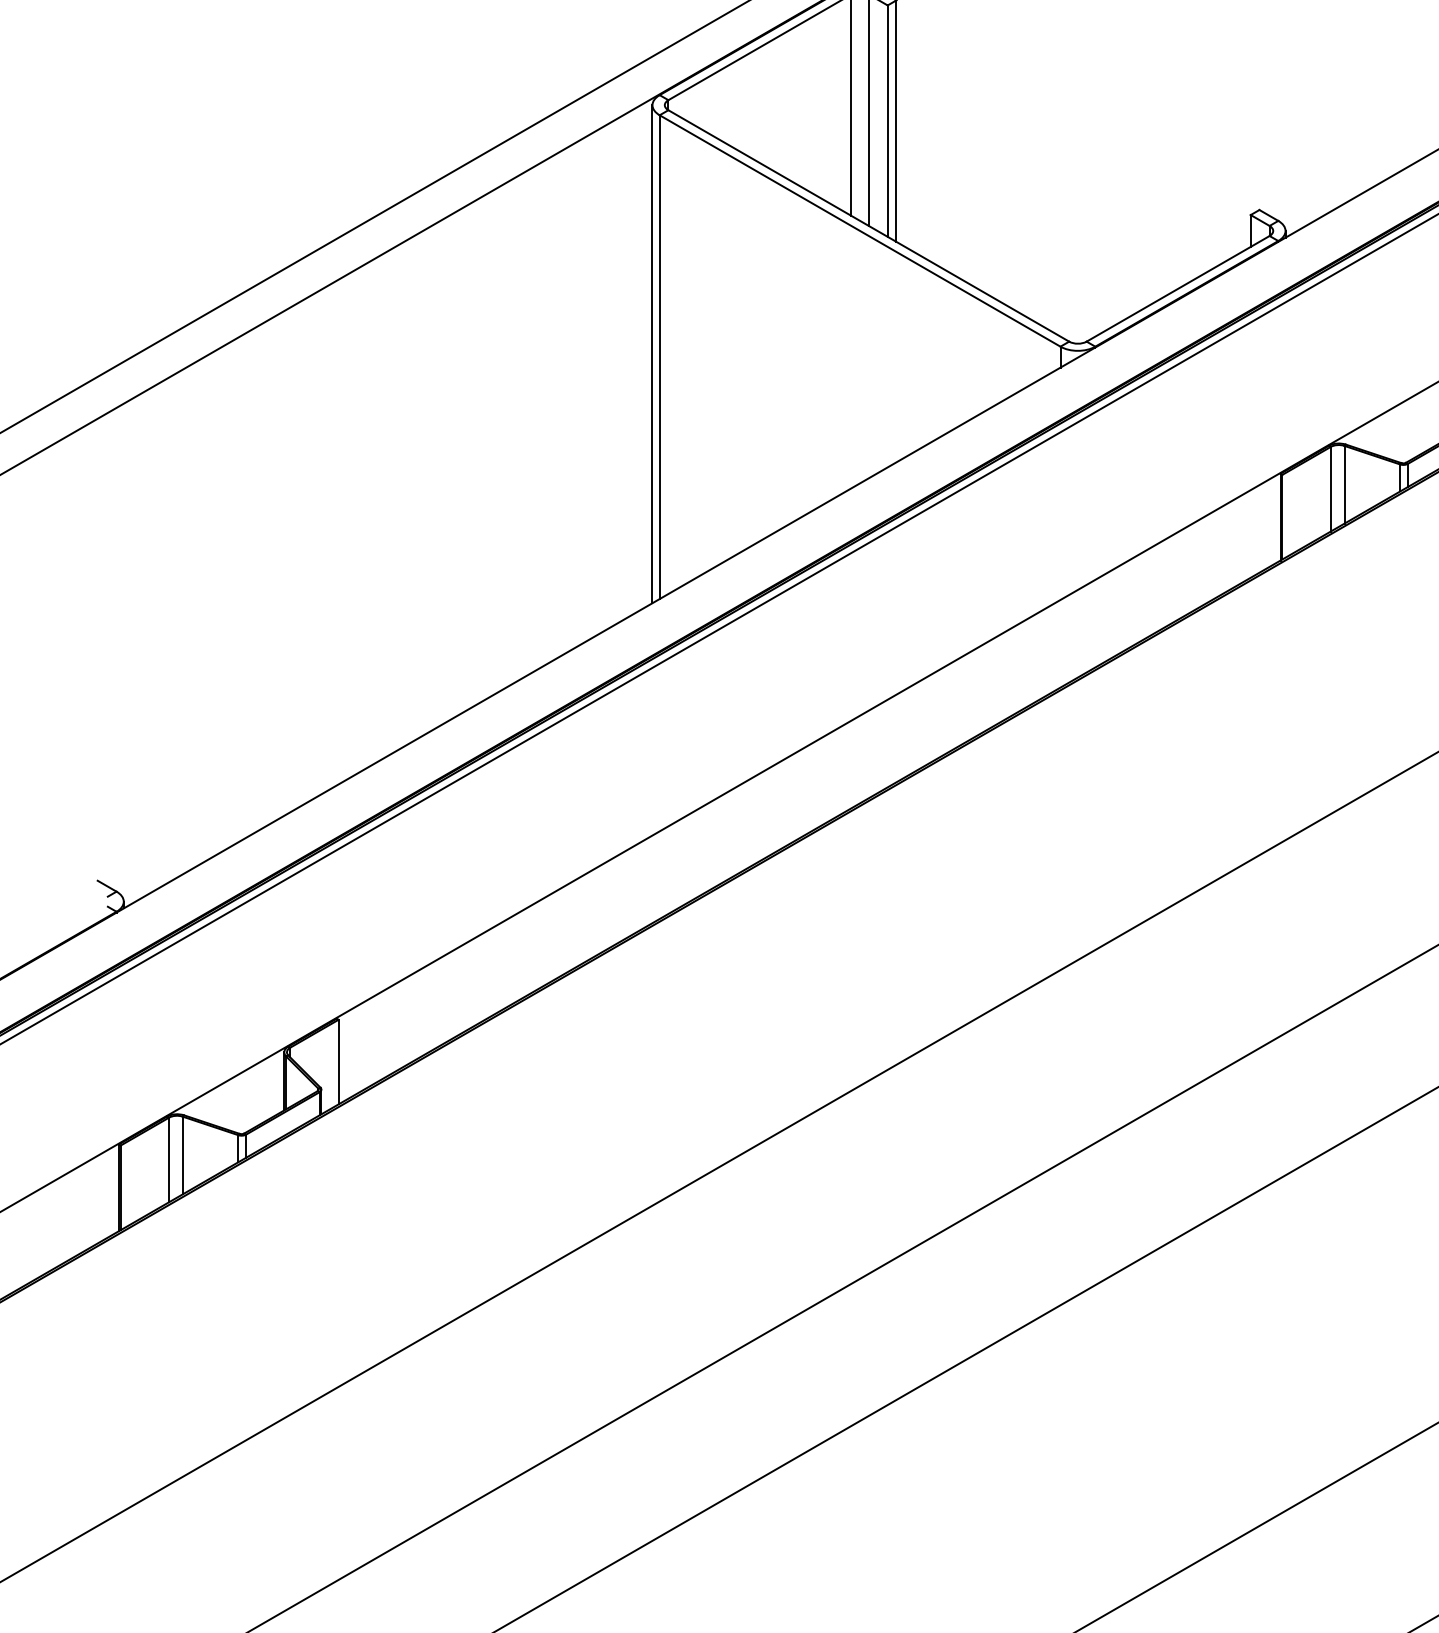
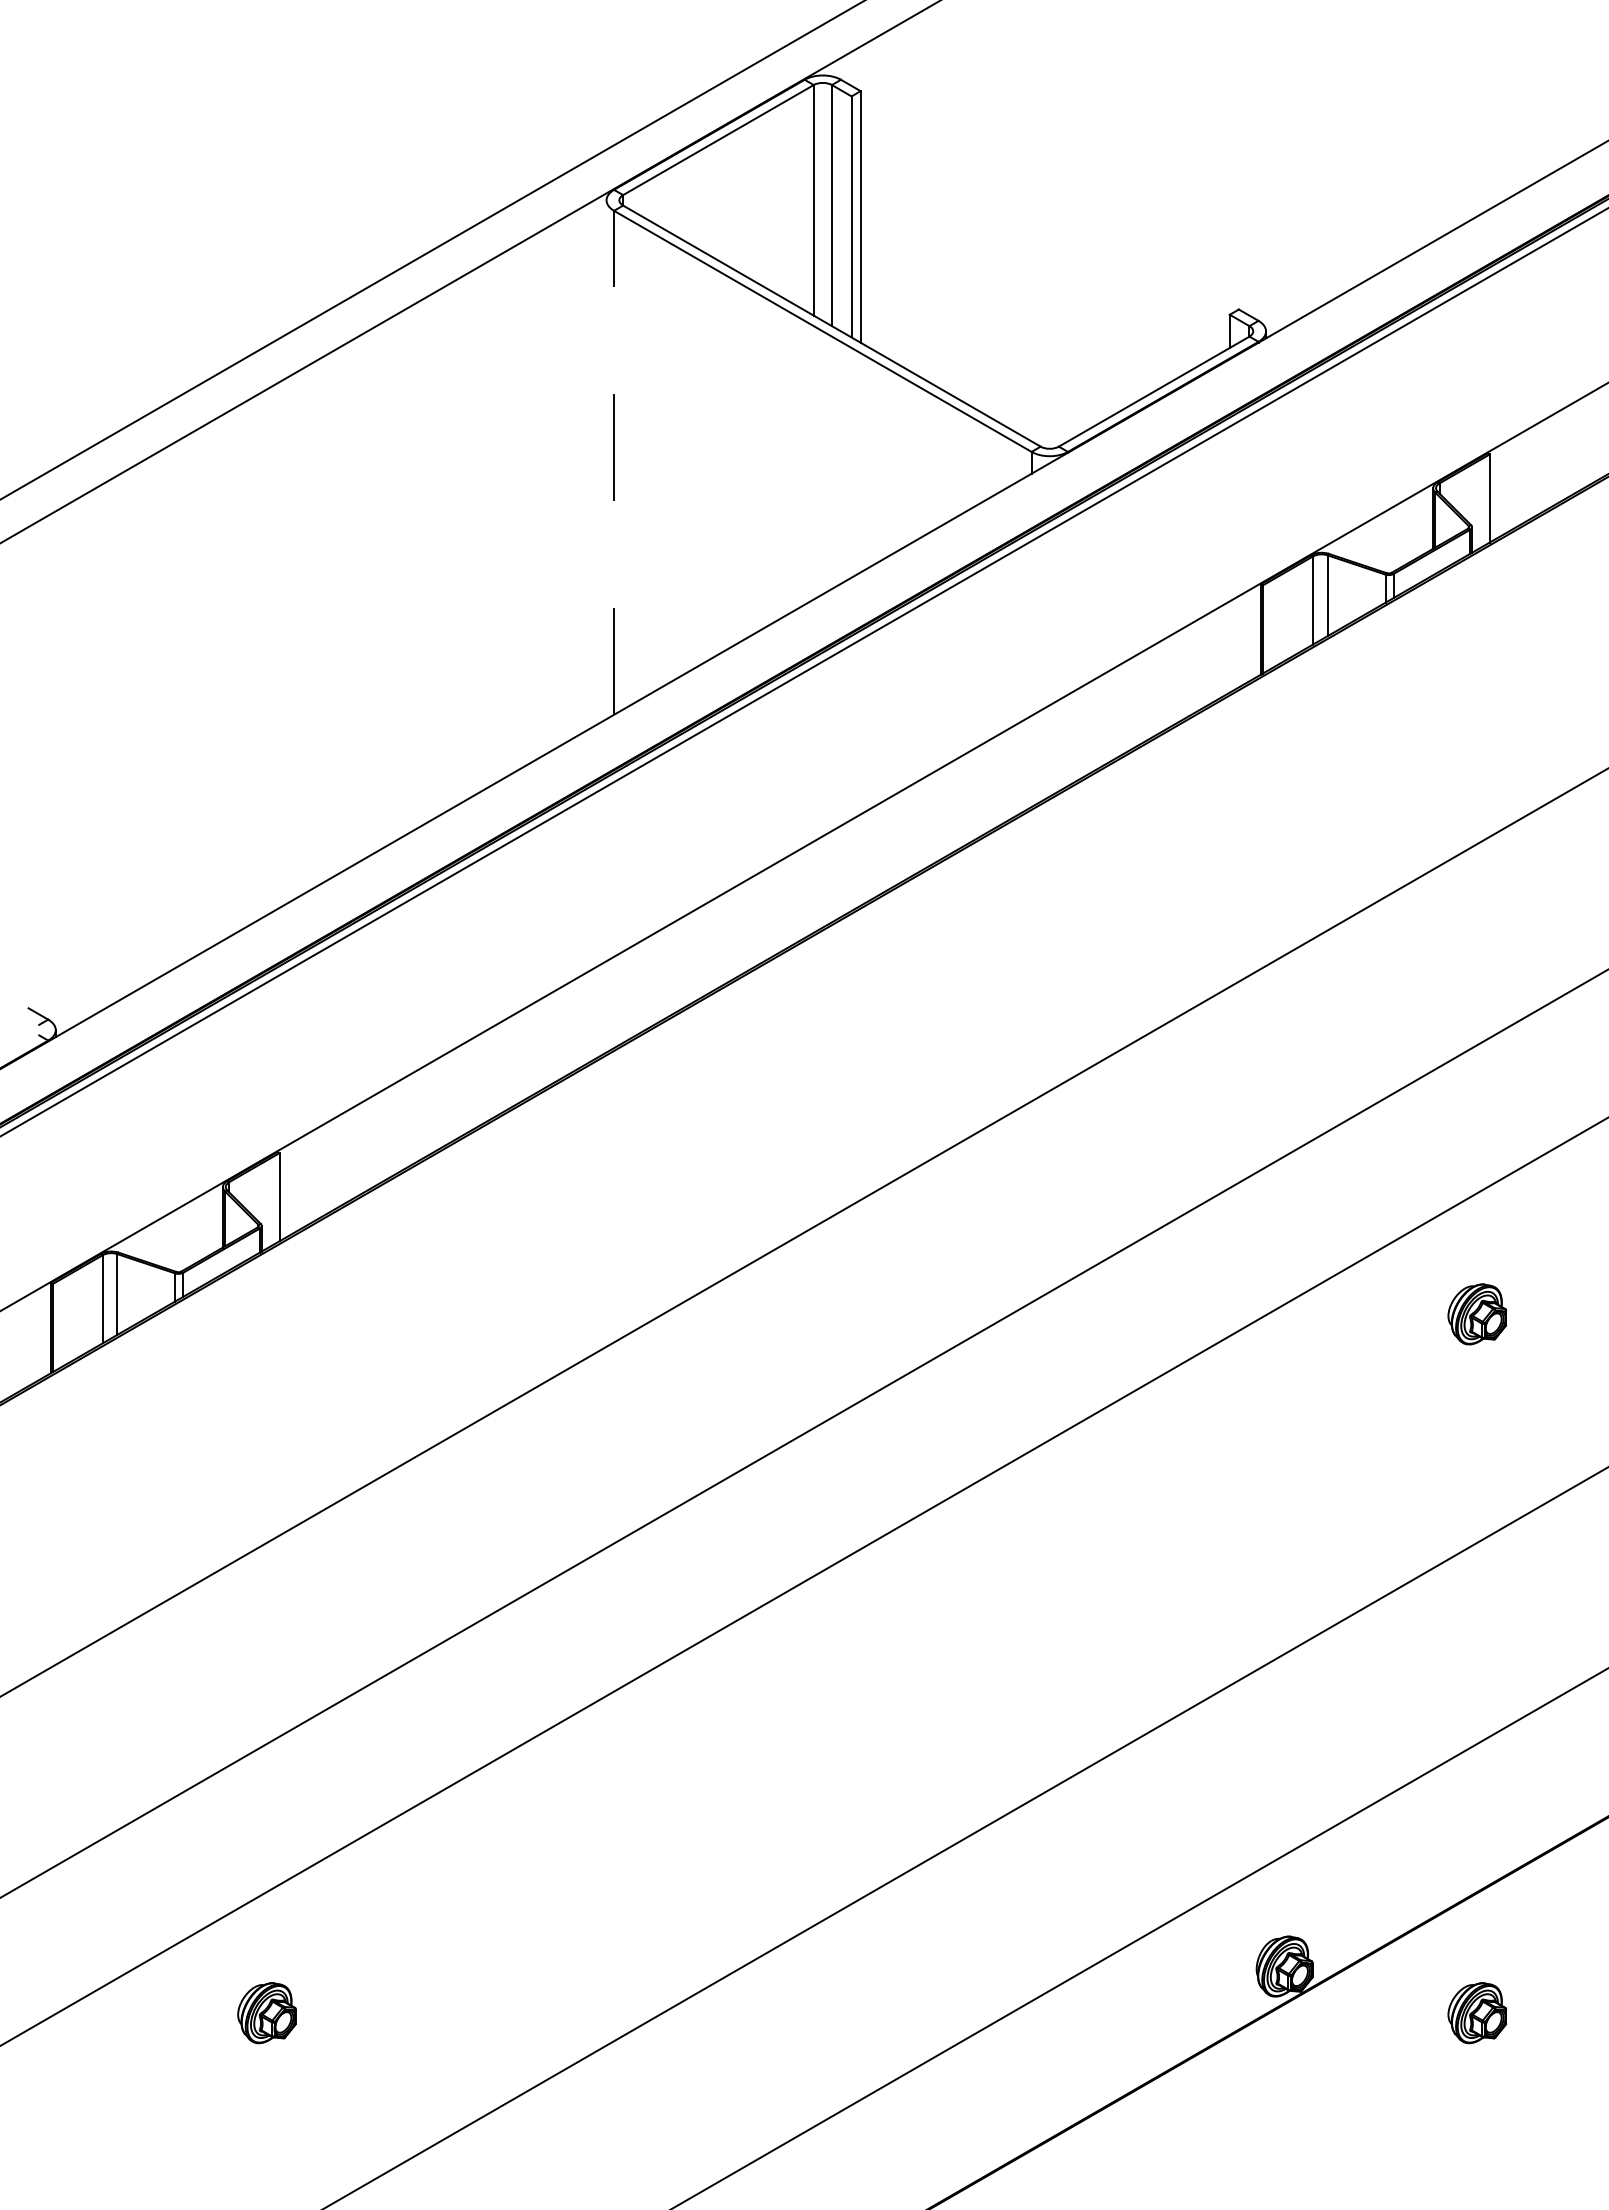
line: (652, 353) -> (606, 459), removed
line: (660, 356) -> (614, 462), solid -> dashed

